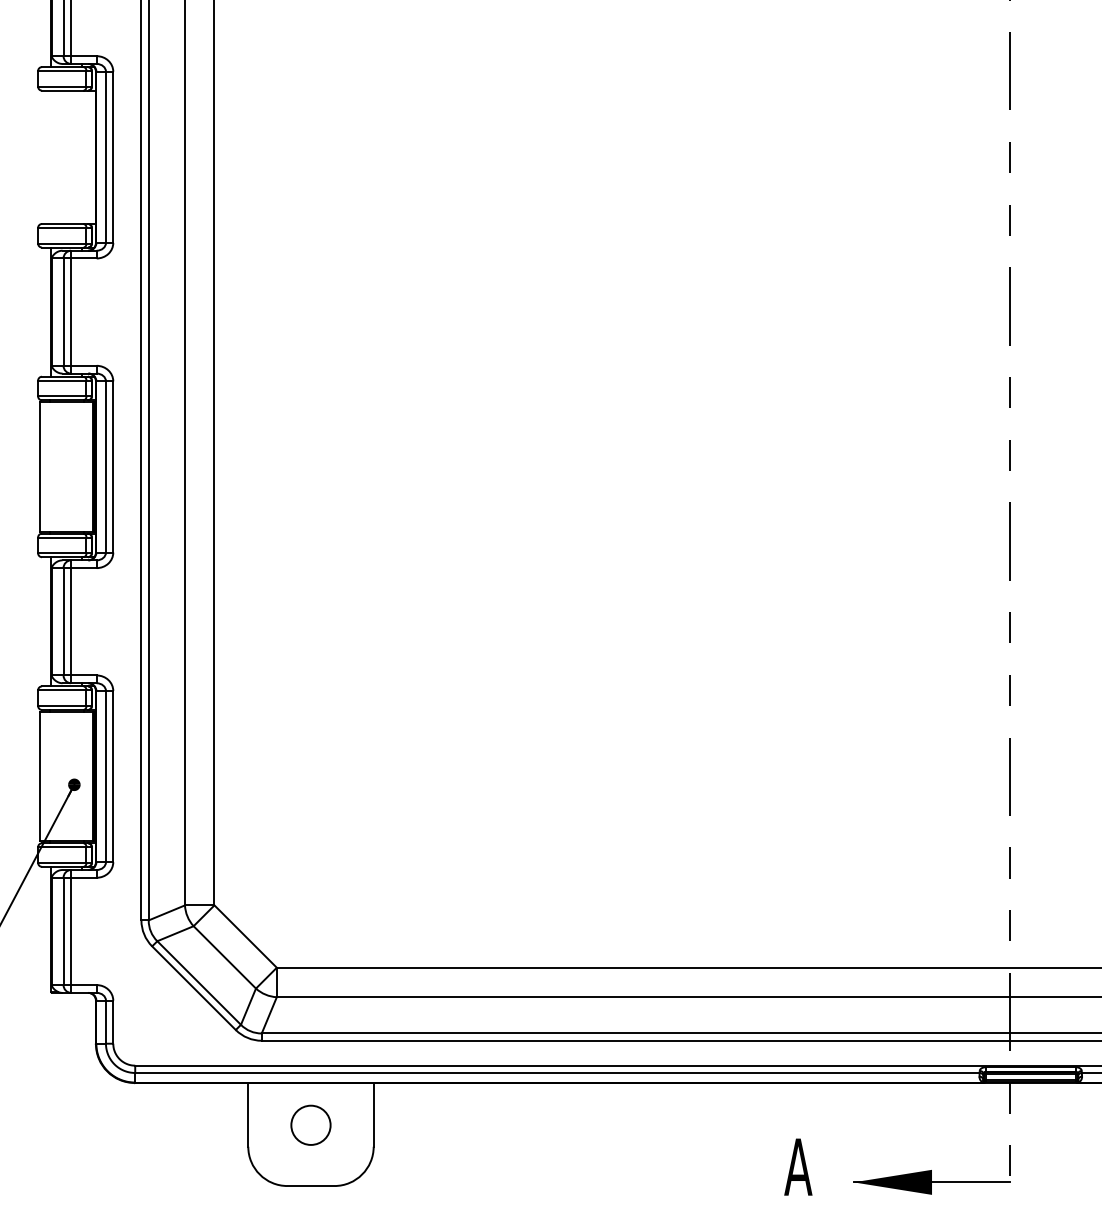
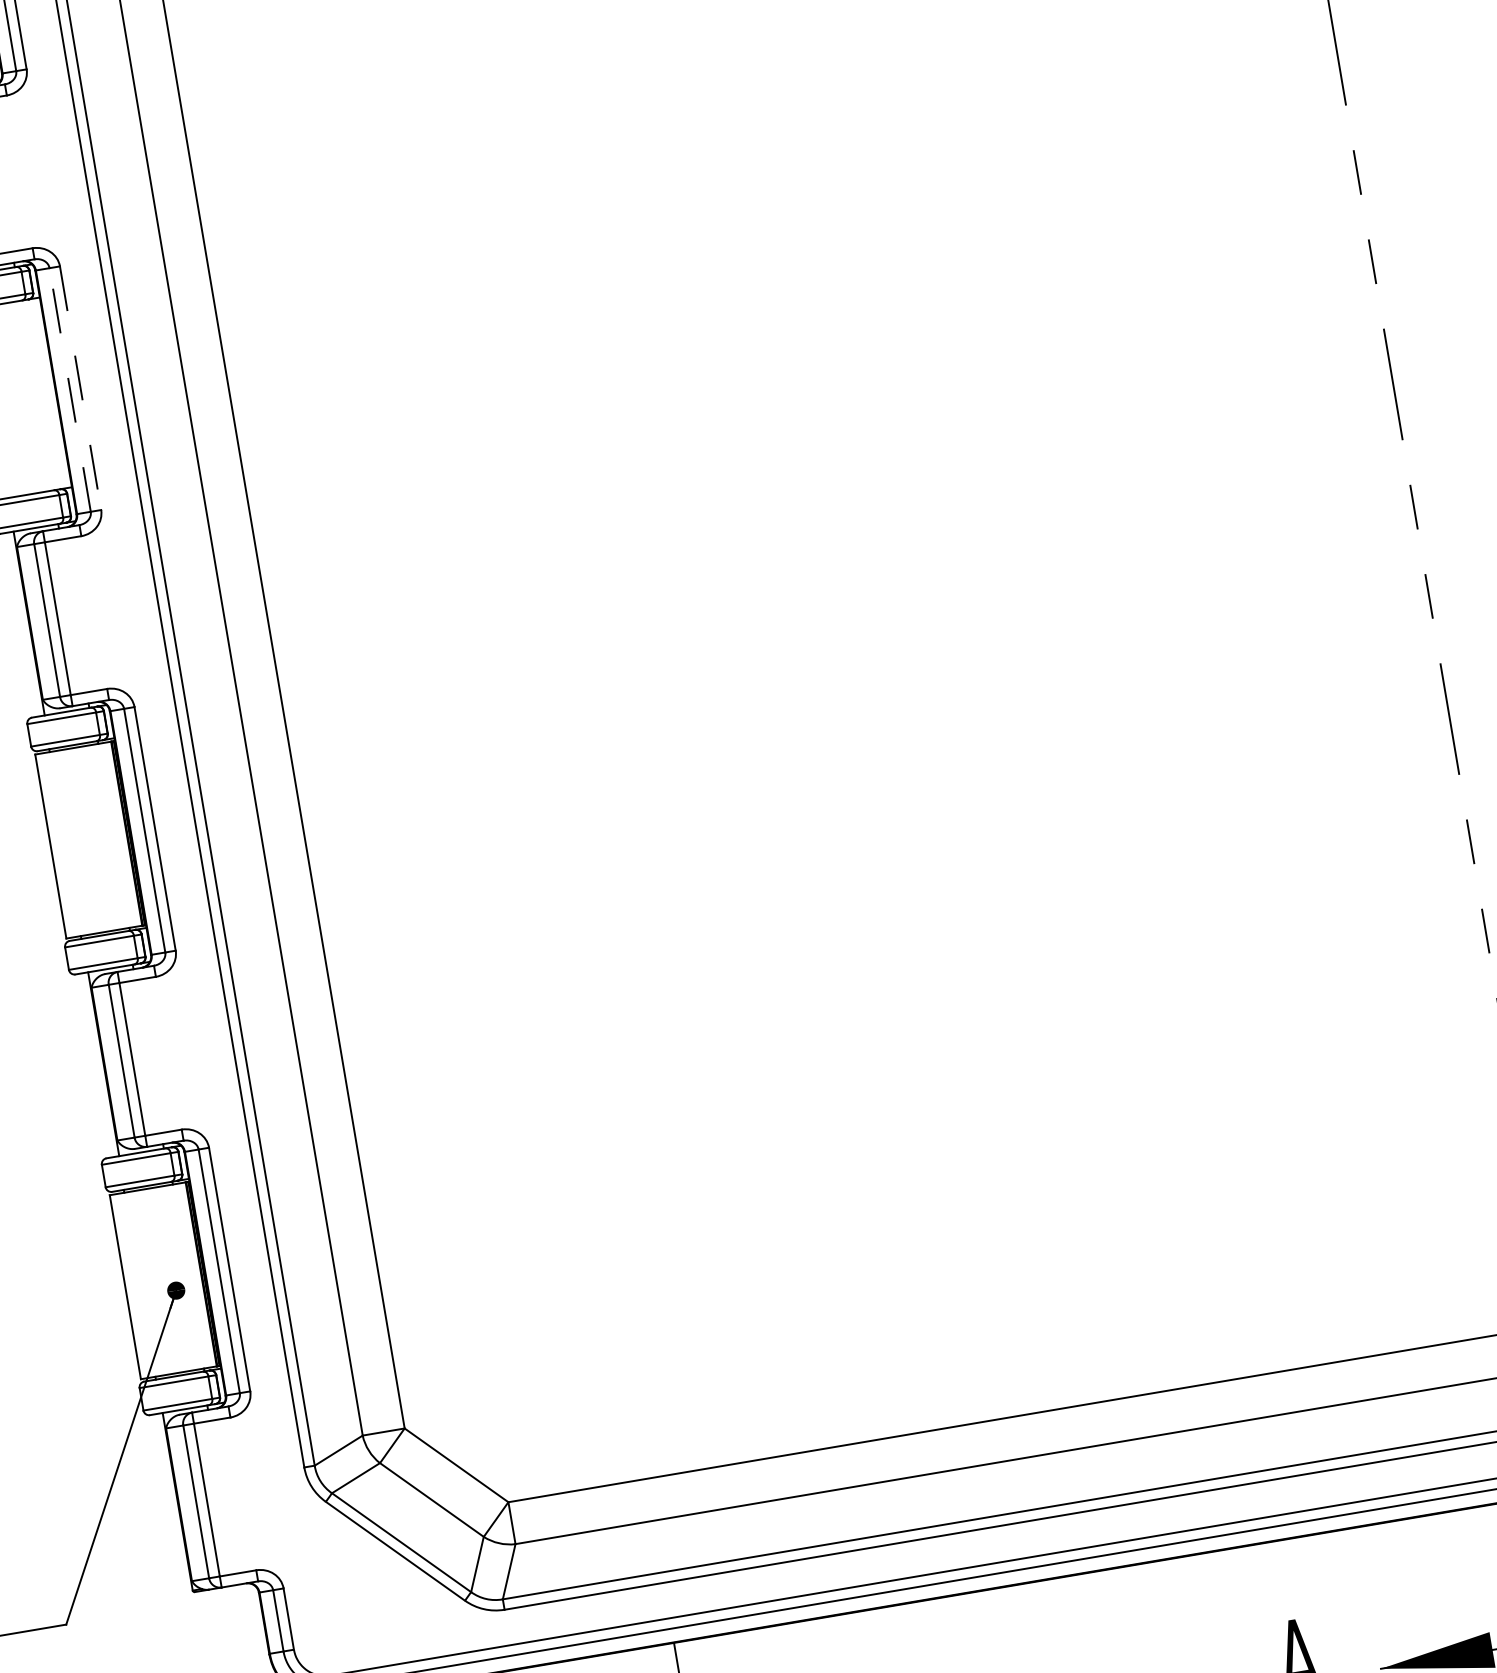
line: (105, 157) -> (69, 390), solid -> dashed
line: (113, 157) -> (80, 388), solid -> dashed

